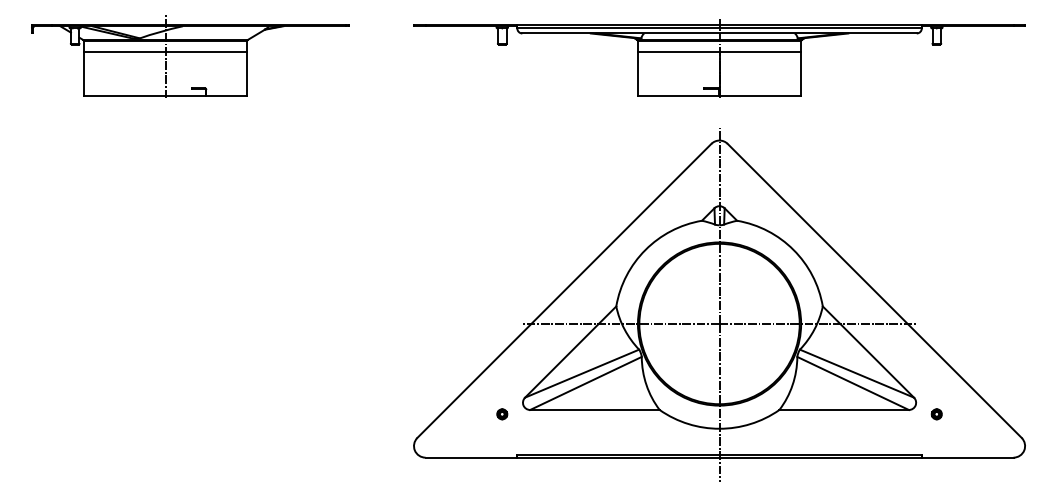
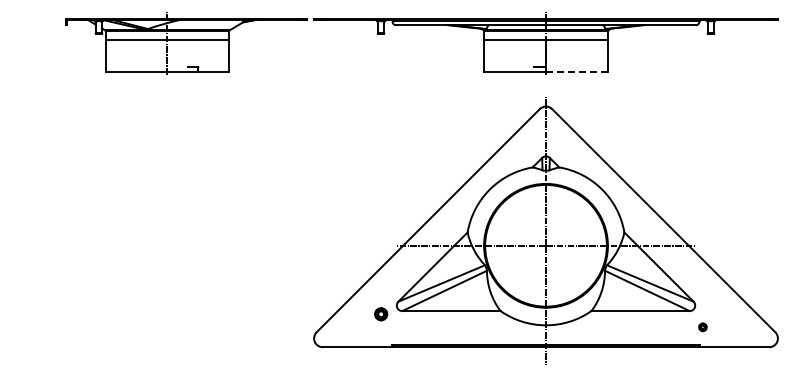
part: (190, 57) -> (186, 43), moved
line: (761, 95) -> (577, 72), solid -> dashed
part: (501, 414) -> (380, 314), size x1.6
part: (936, 414) -> (702, 327), moved

